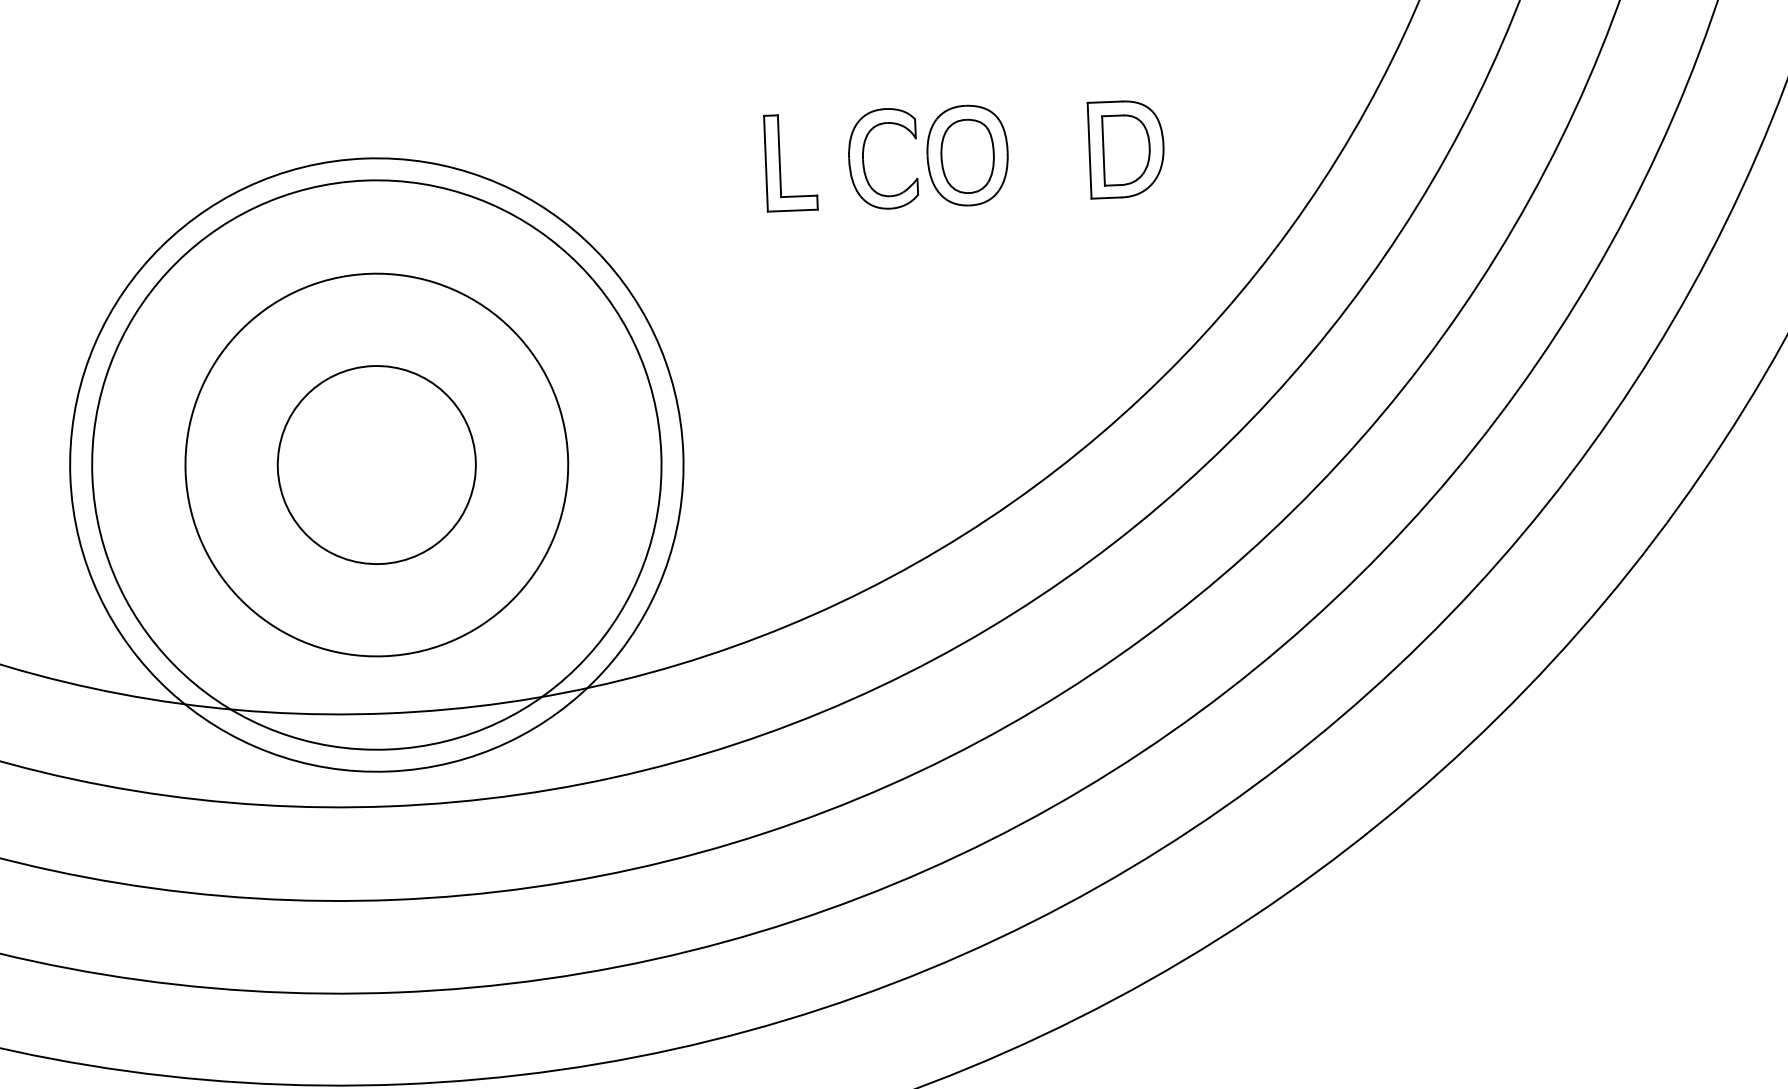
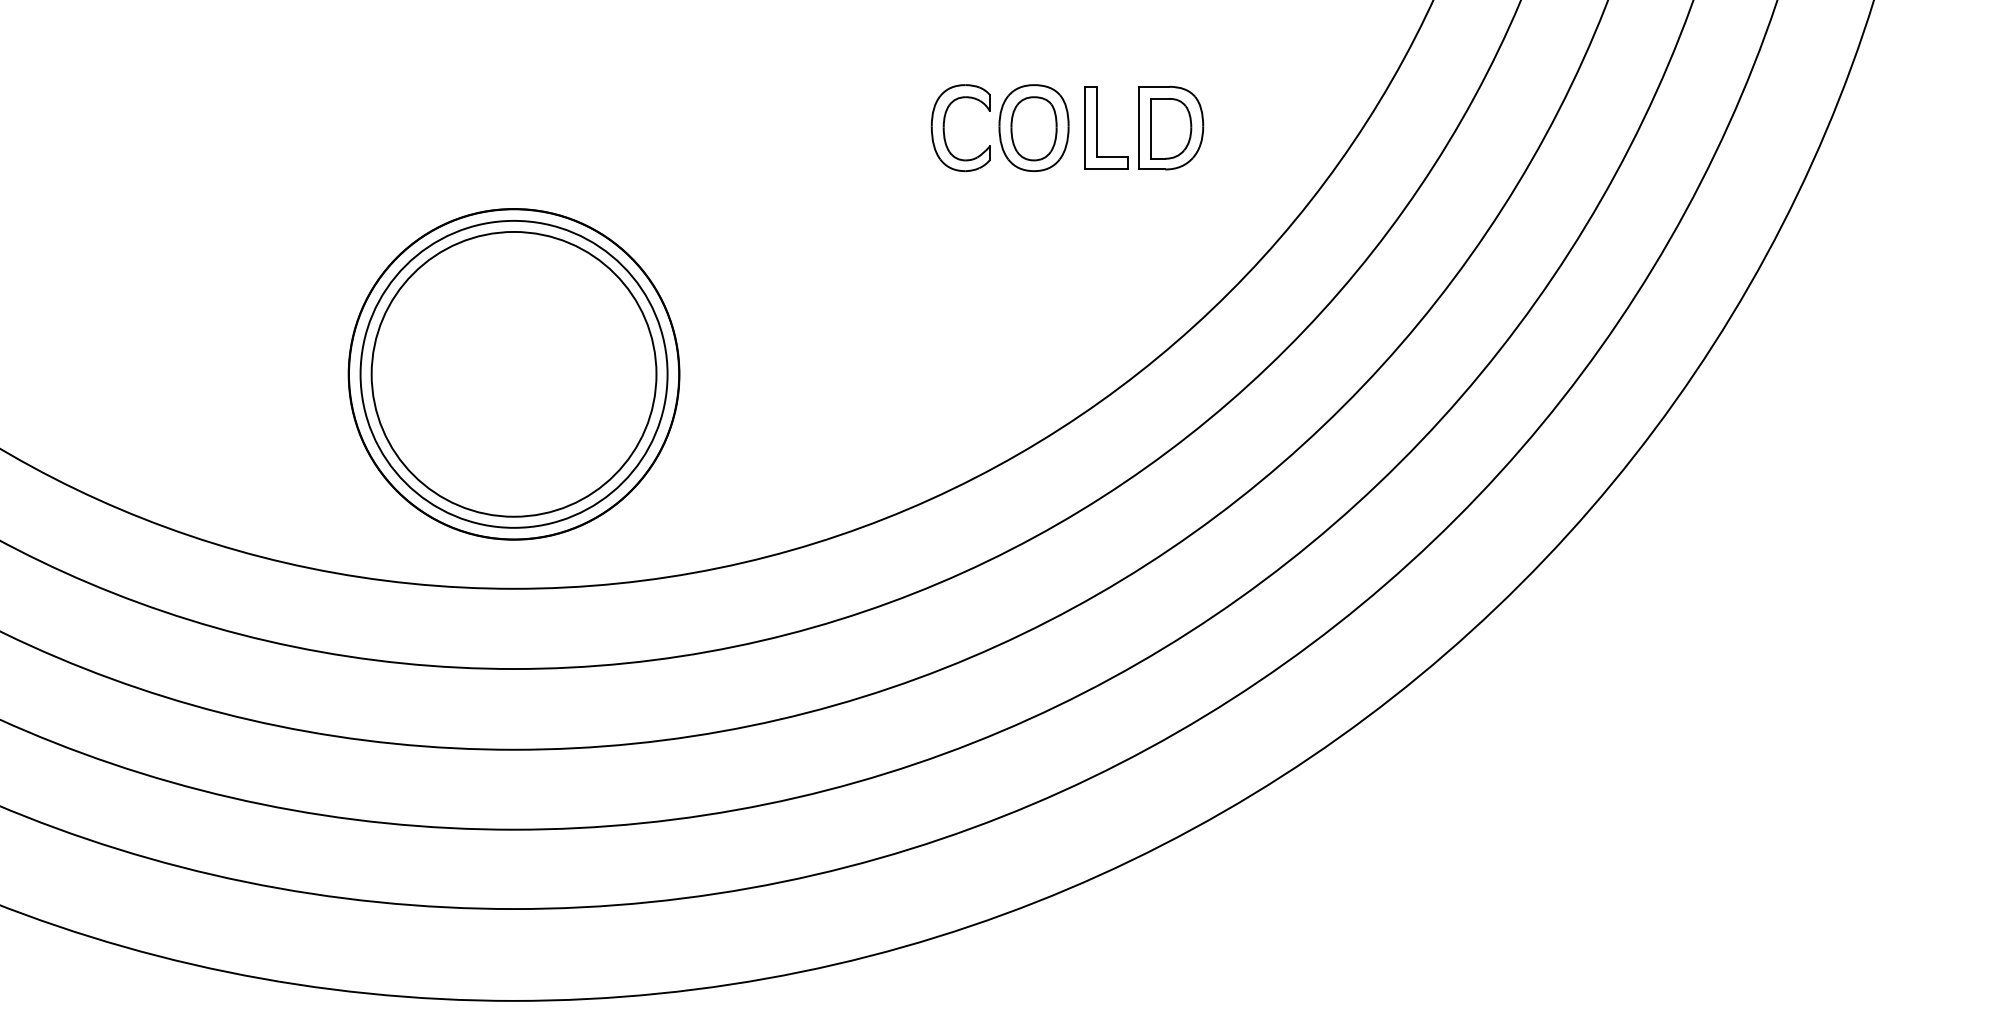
part: (780, 162) -> (1097, 127), moved
circle: (376, 464) -> (513, 373), size x0.62
circle: (376, 464) -> (513, 373), size x1.67
circle: (376, 465) -> (513, 374), size x0.62

